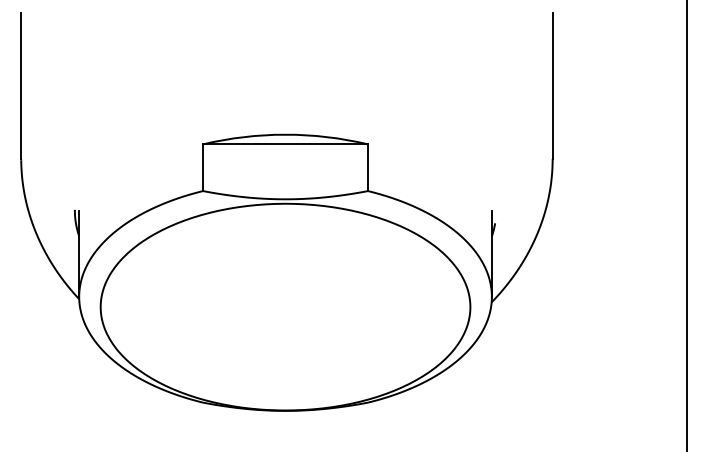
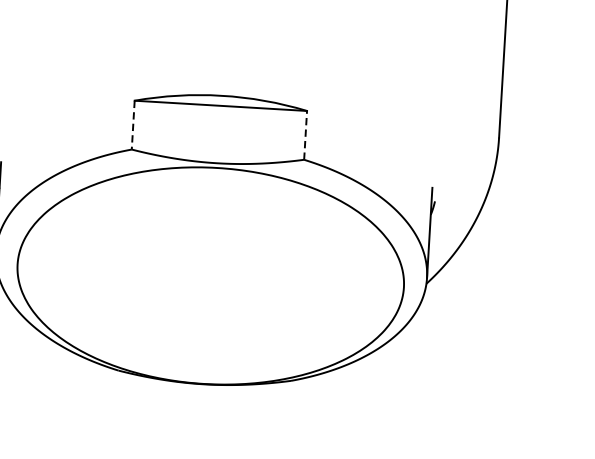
line: (368, 167) -> (306, 135), solid -> dashed
line: (203, 168) -> (133, 125), solid -> dashed

